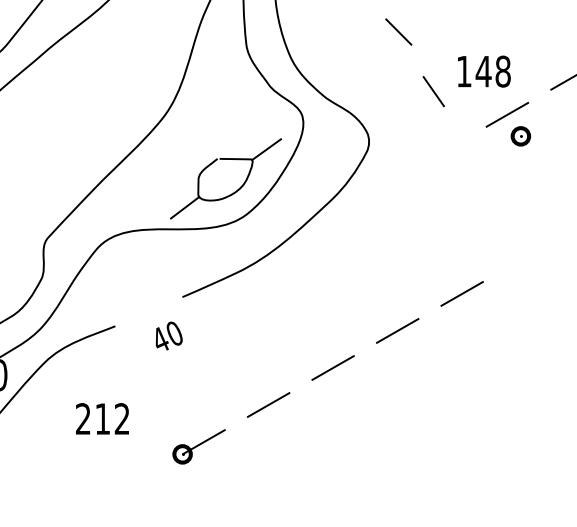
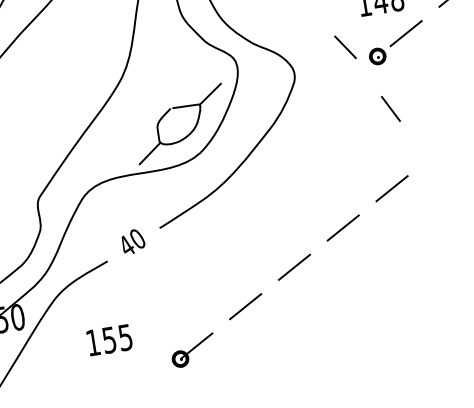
line: (433, 91) -> (345, 47), moved
part: (520, 136) -> (377, 56), moved
line: (475, 199) -> (390, 108), added
text: (168, 335) -> (132, 241), moved
text: (102, 419) -> (109, 340), 212 -> 155

